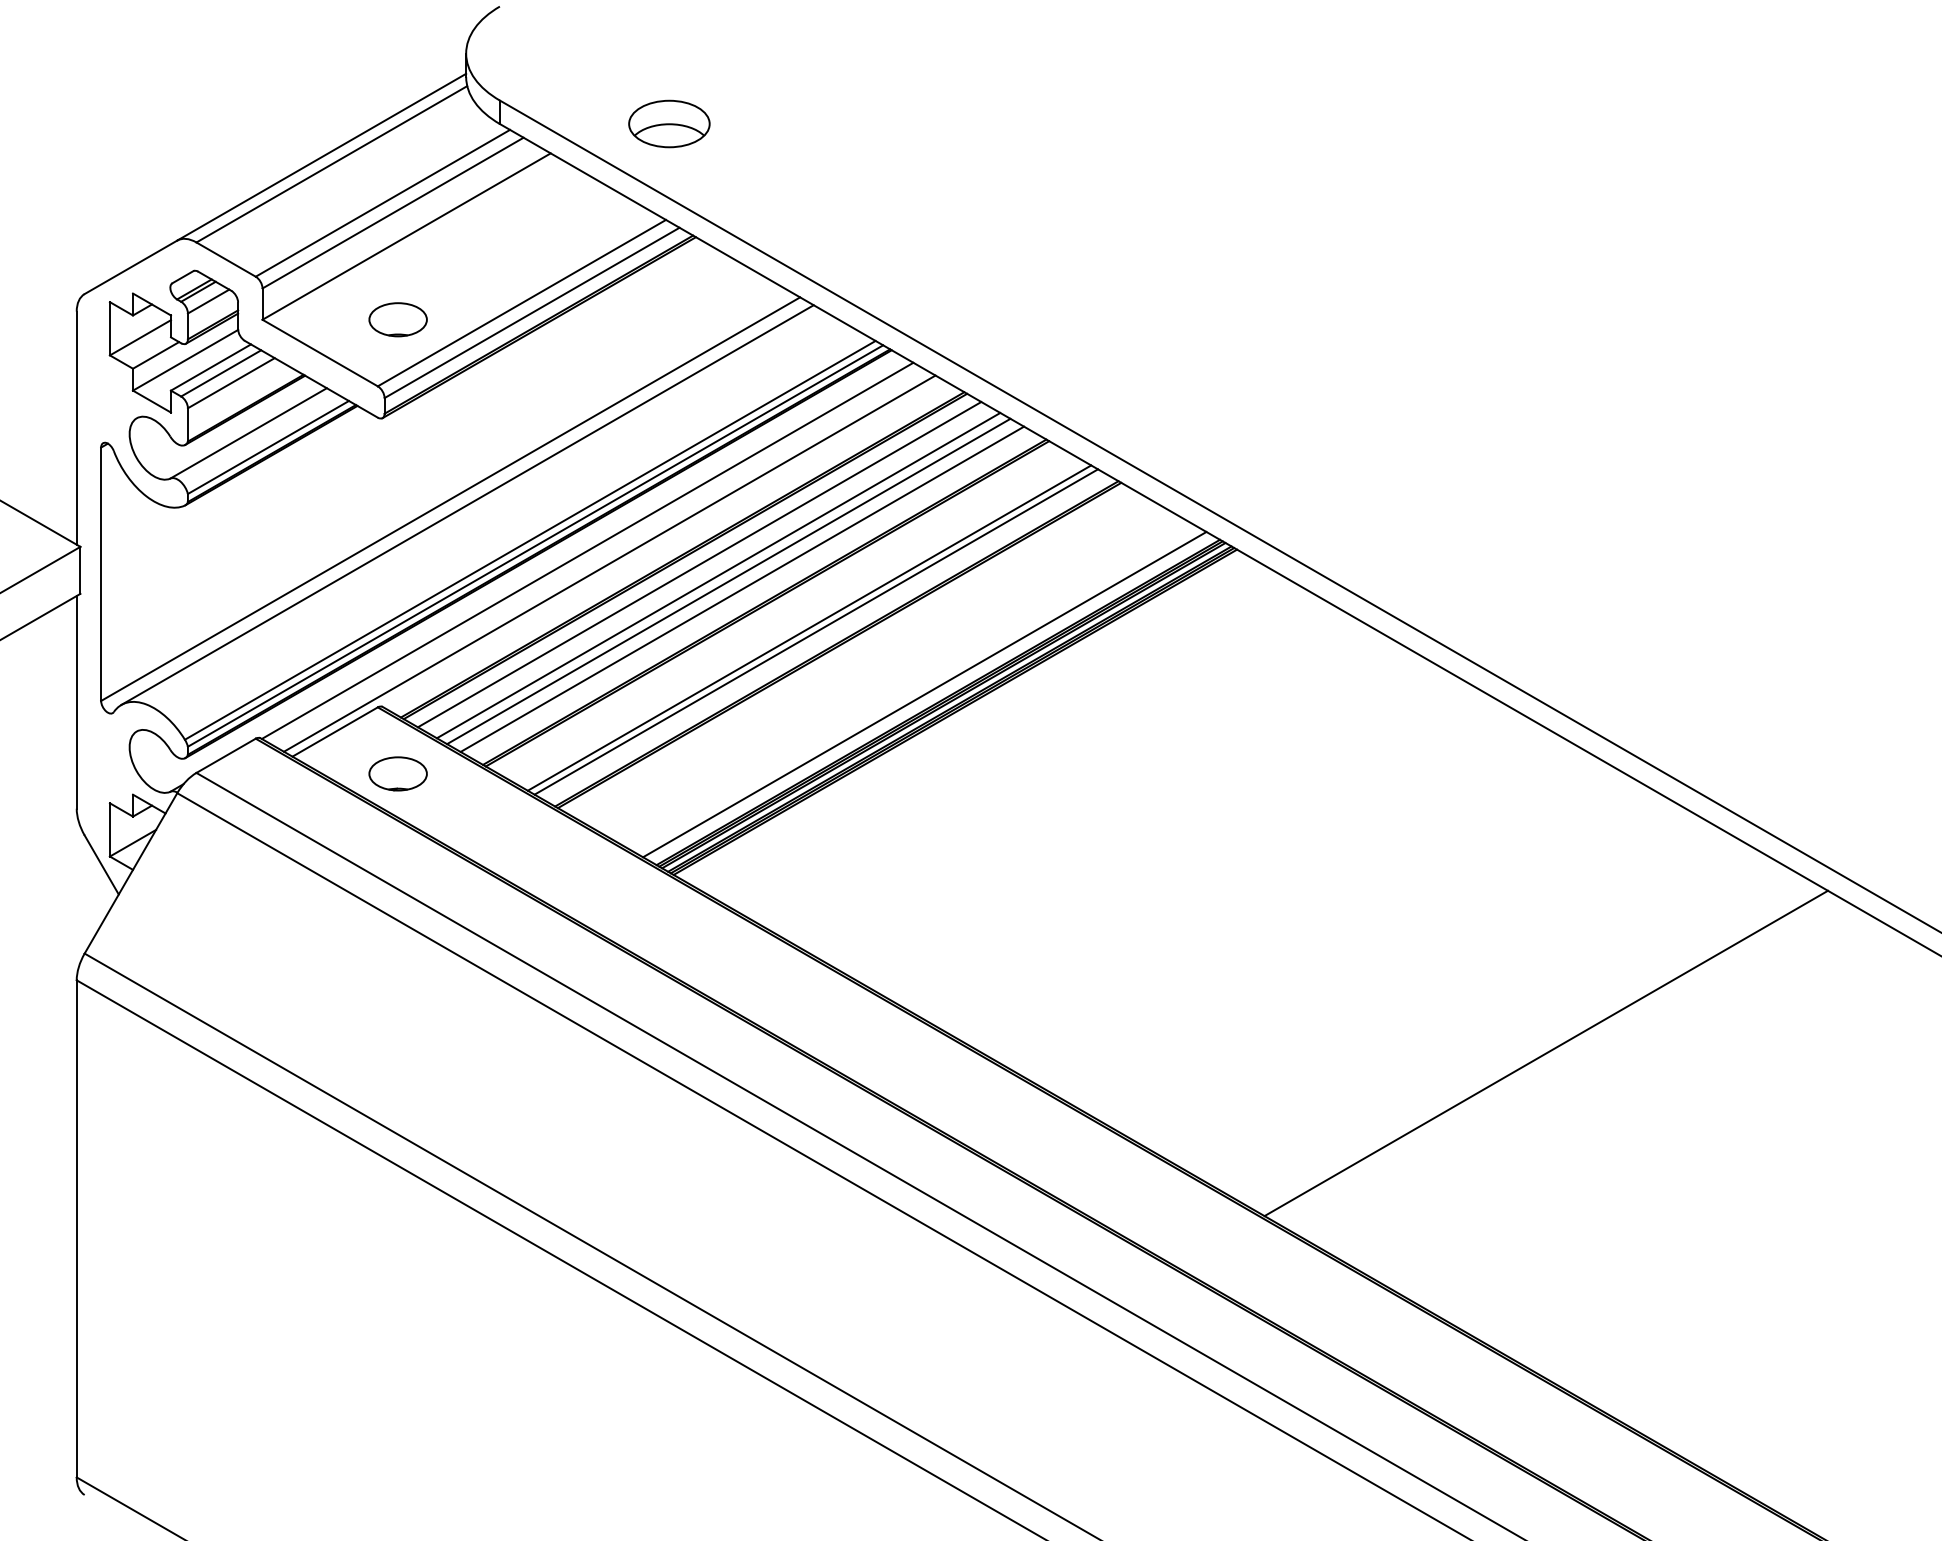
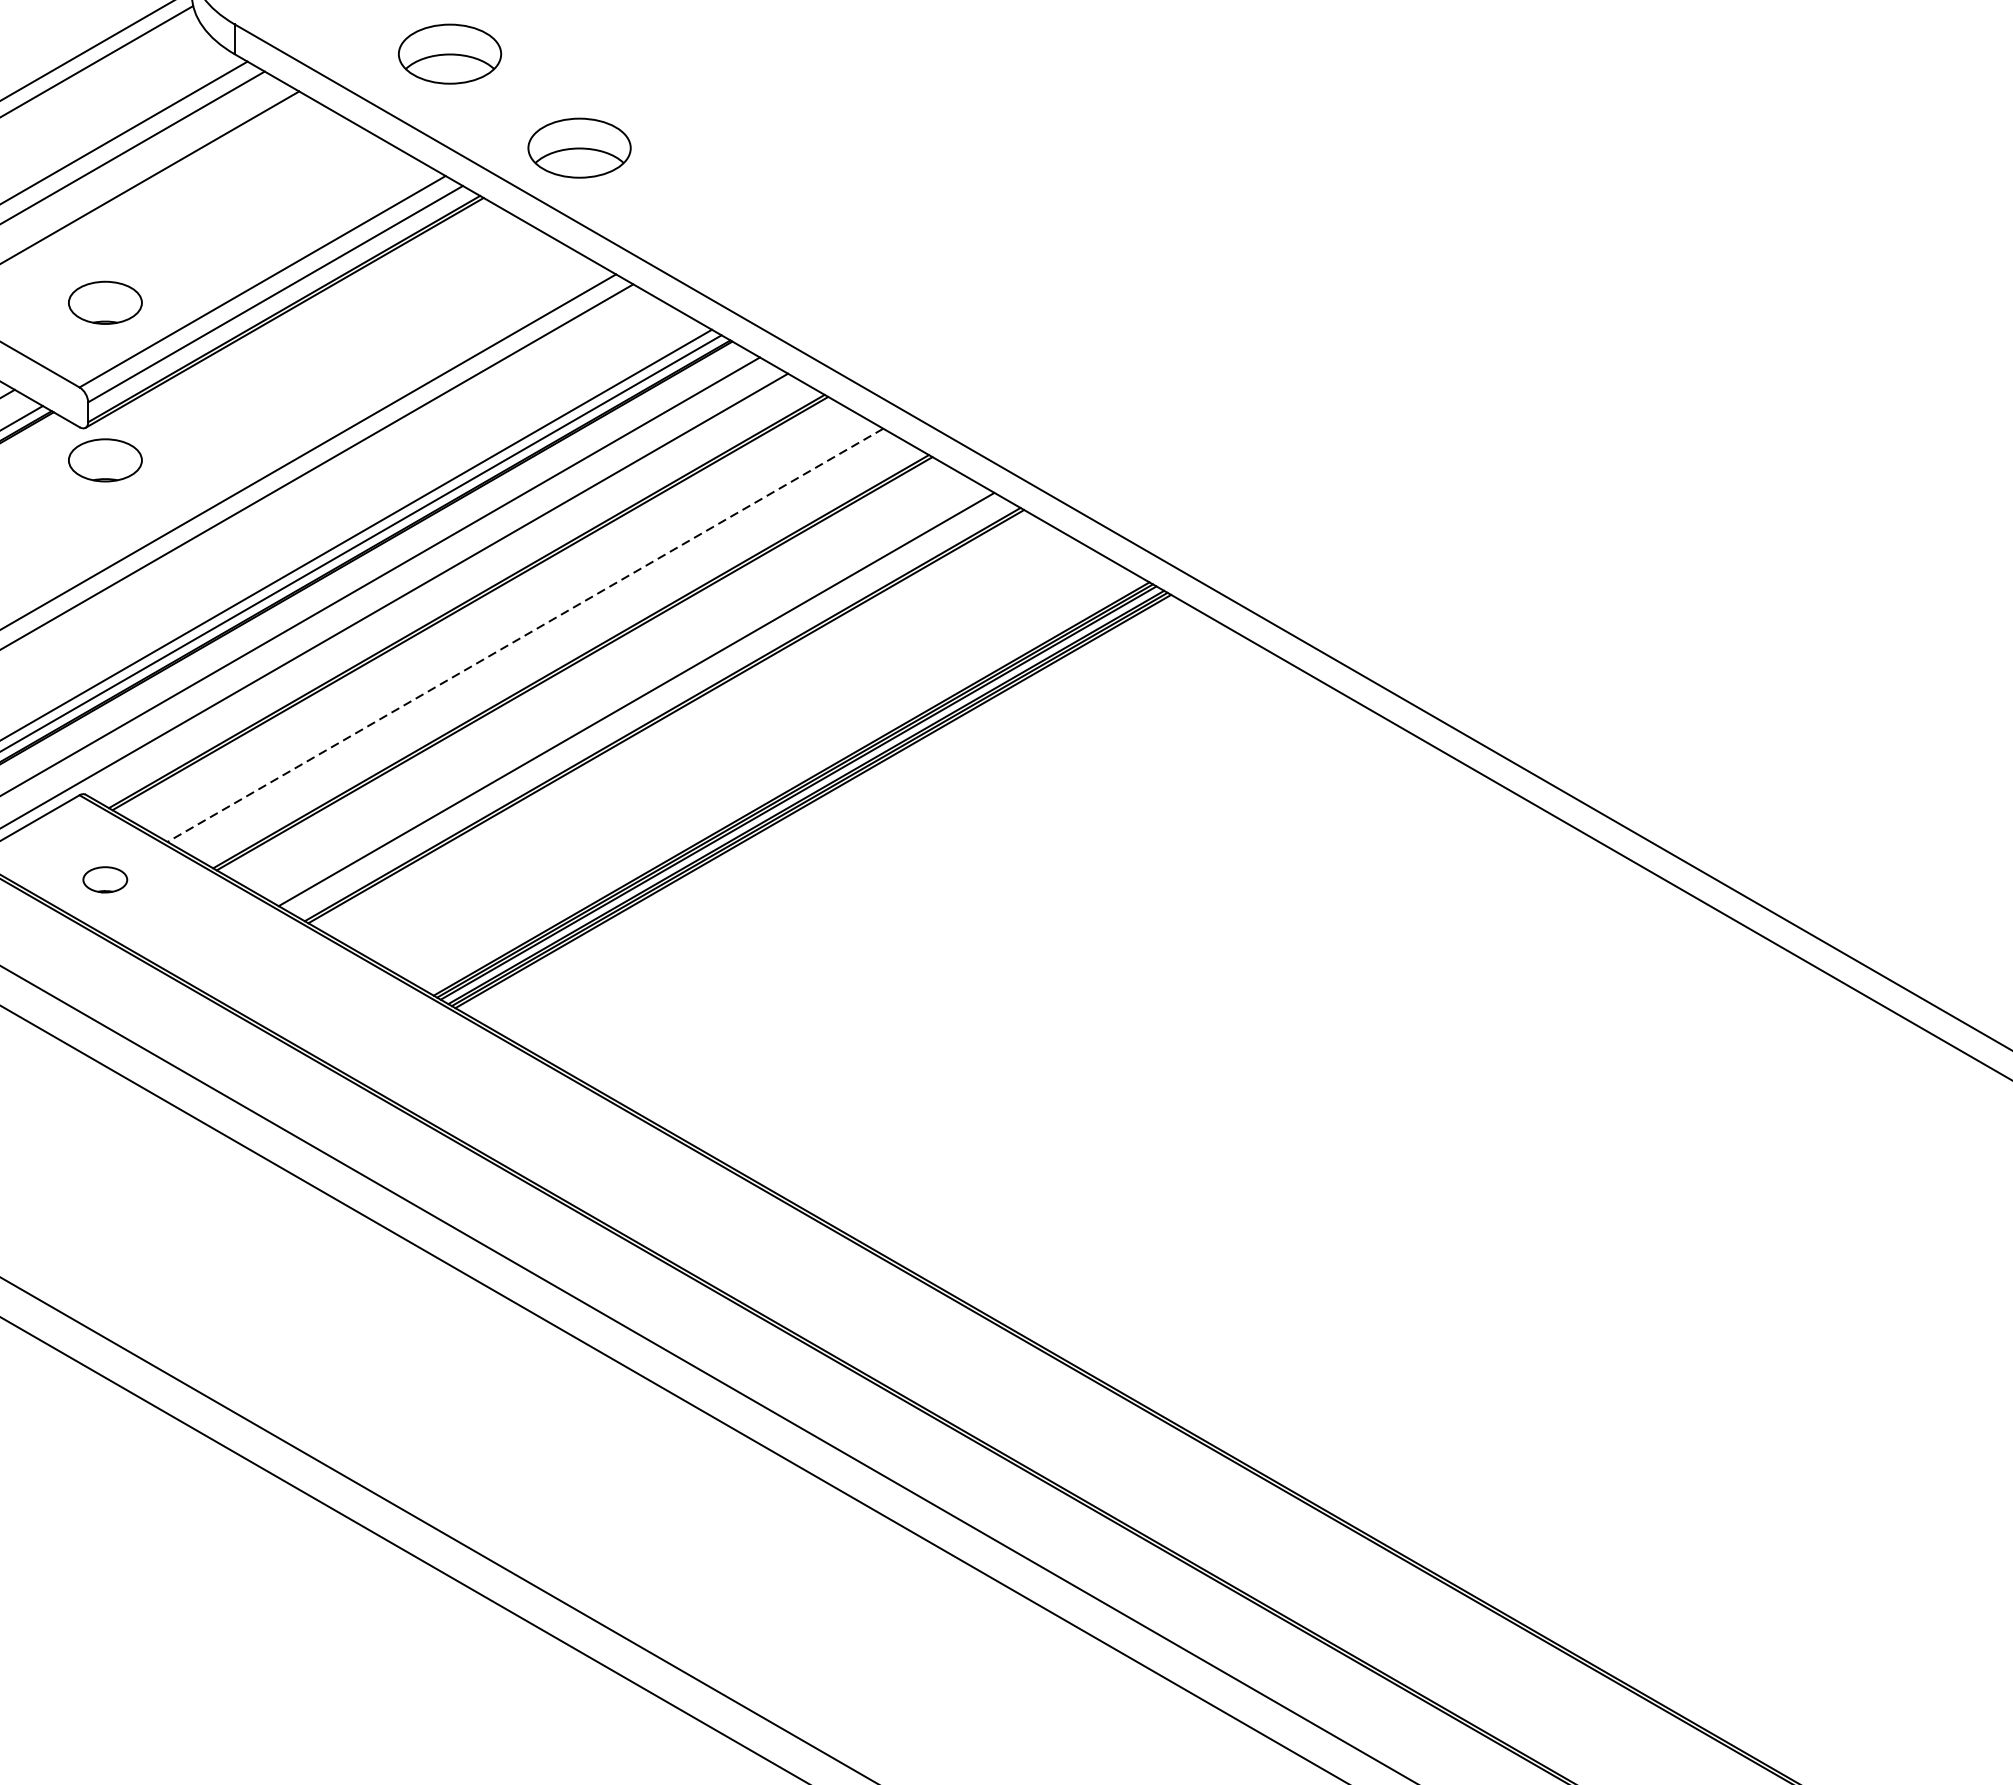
part: (771, 197) -> (579, 147), added
part: (397, 443) -> (104, 460), added
line: (699, 564) -> (488, 613), removed
line: (718, 575) -> (512, 627), removed
line: (728, 581) -> (525, 635), solid -> dashed
line: (742, 588) -> (542, 644), removed
line: (809, 627) -> (627, 693), removed
line: (924, 694) -> (774, 778), removed
part: (397, 773) -> (104, 879), size x0.6
line: (1545, 1053) -> (1562, 1234), removed

